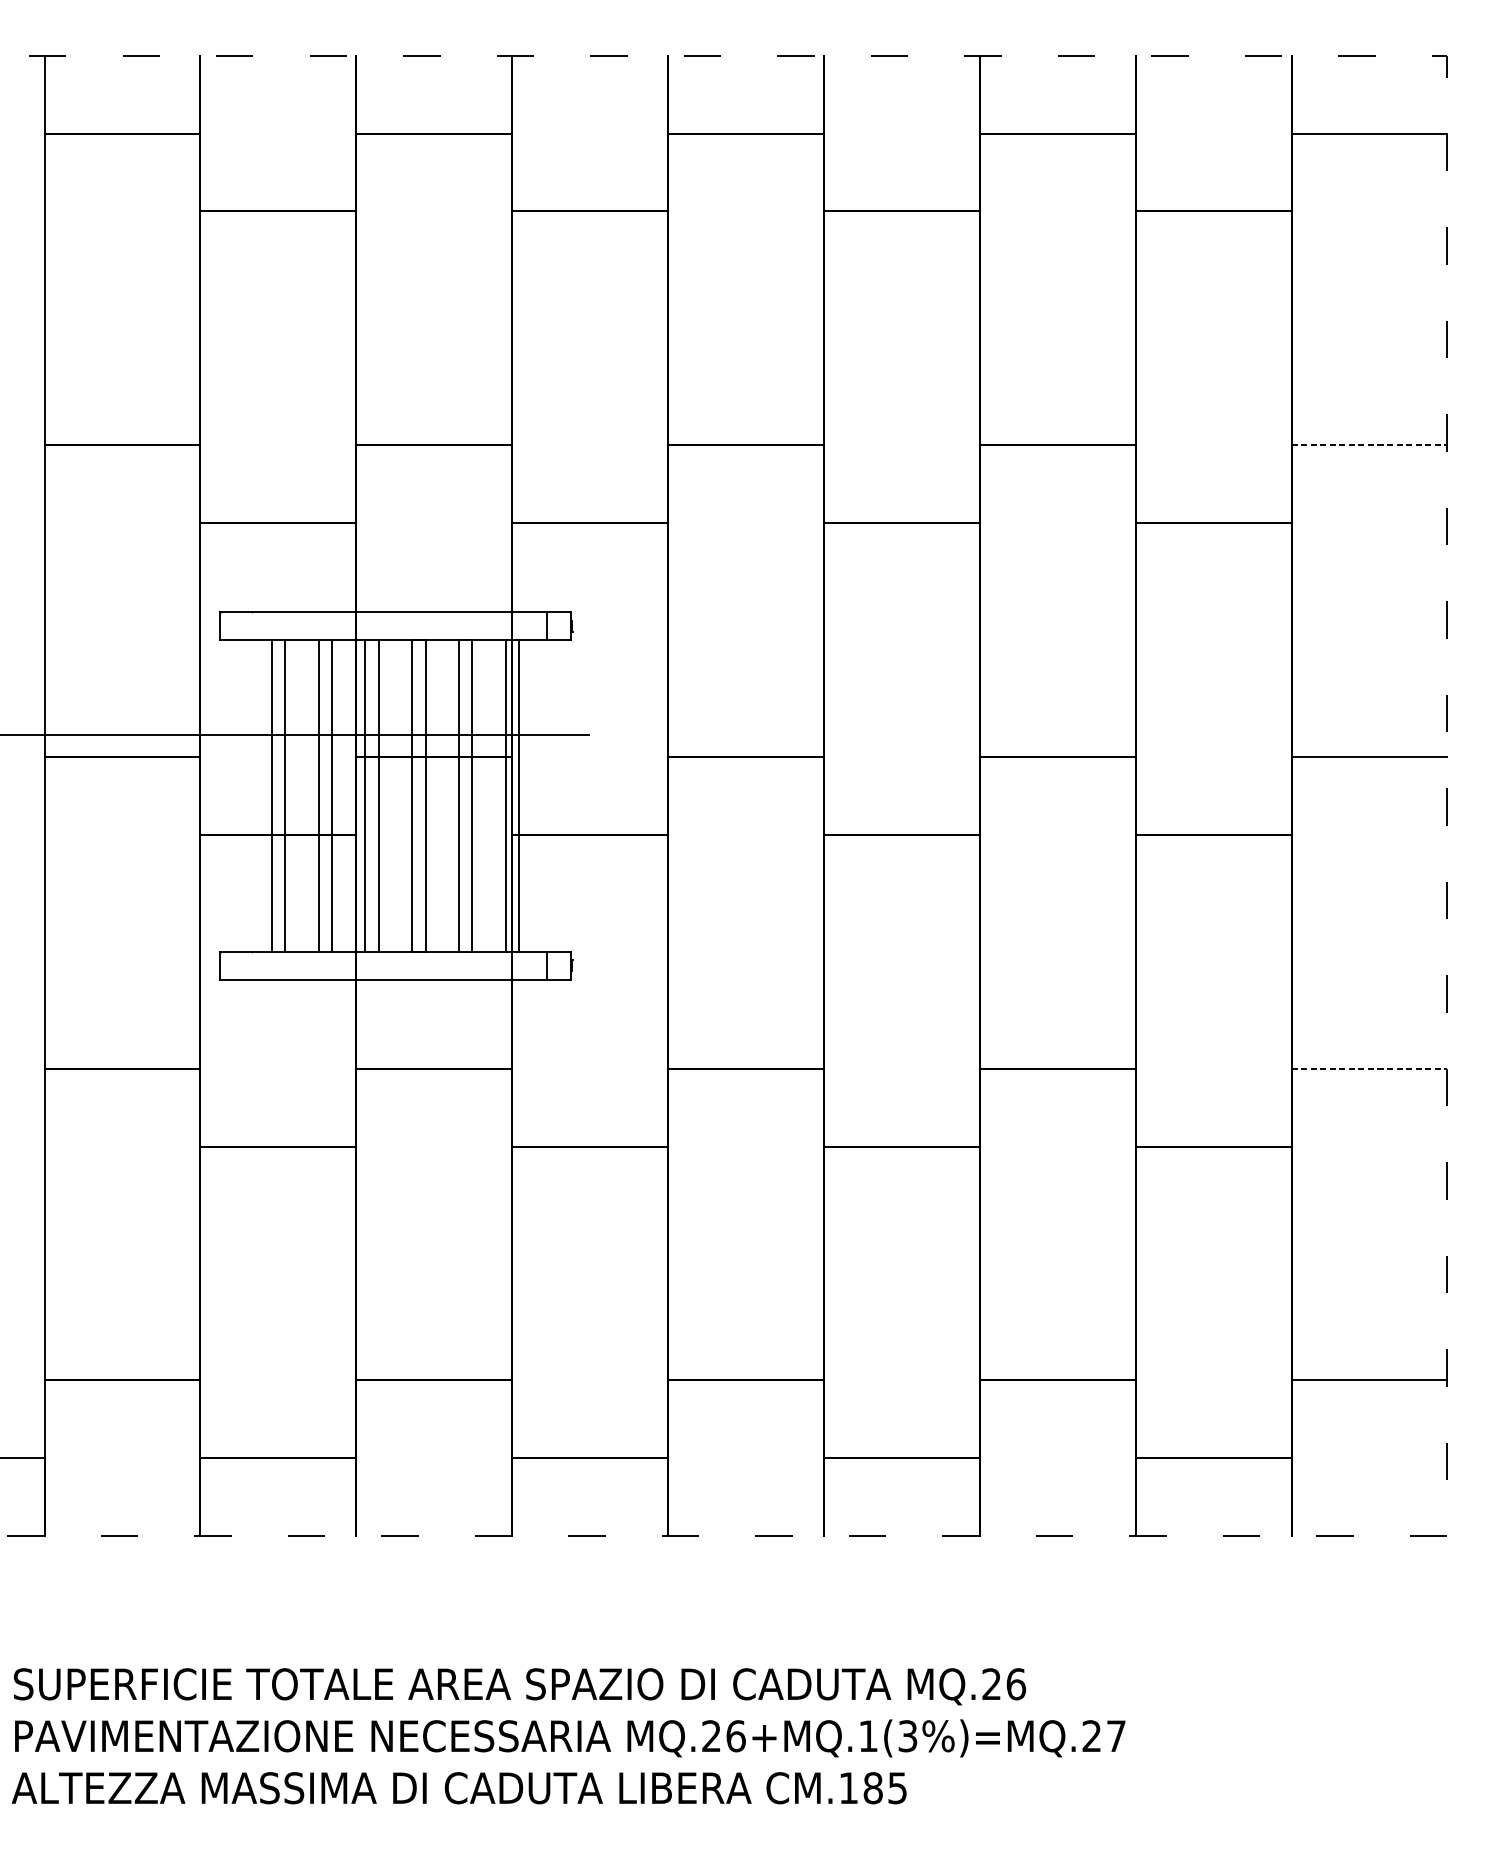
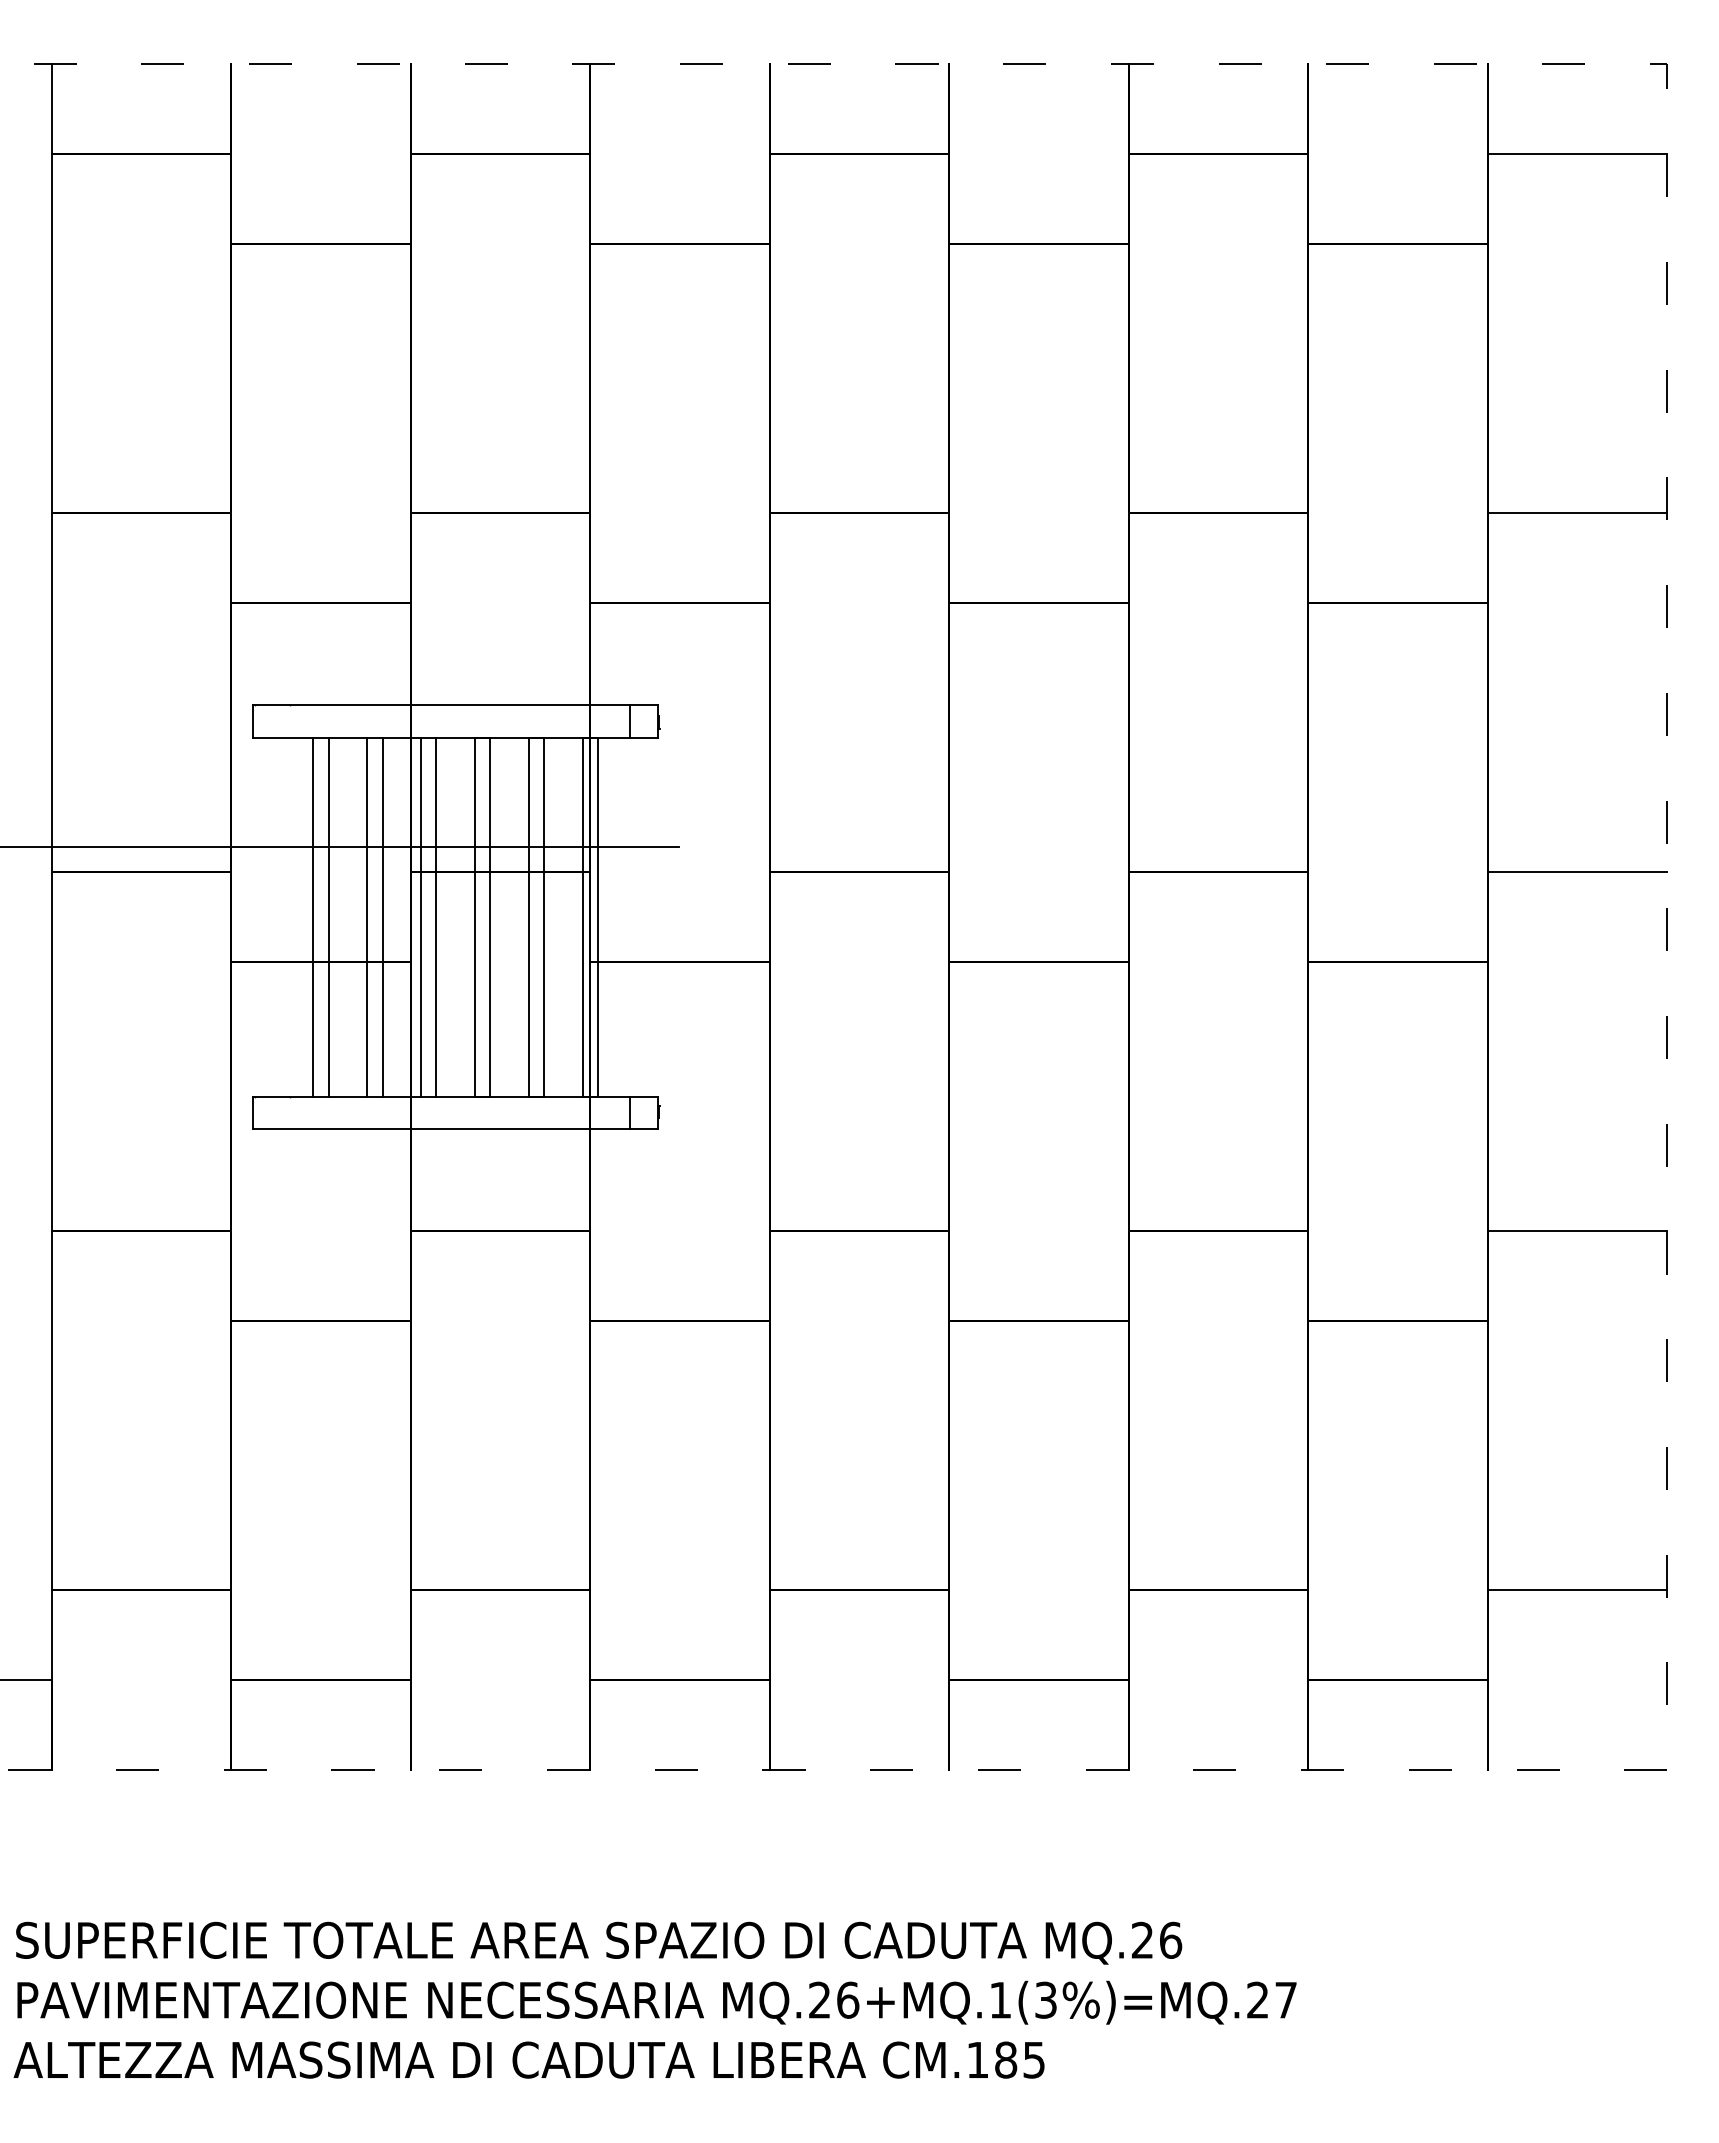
line: (1369, 445) -> (1577, 513), dashed -> solid
line: (1369, 1068) -> (1577, 1231), dashed -> solid

